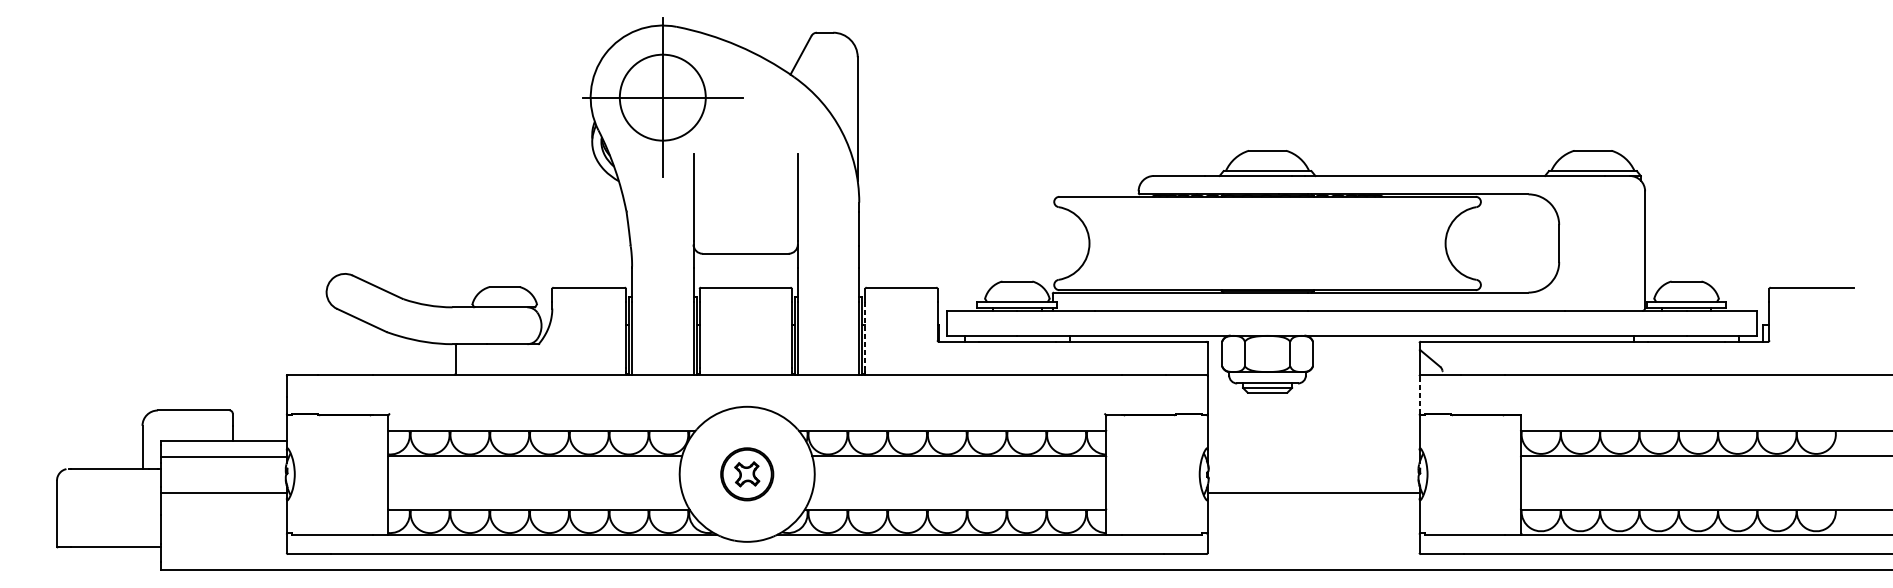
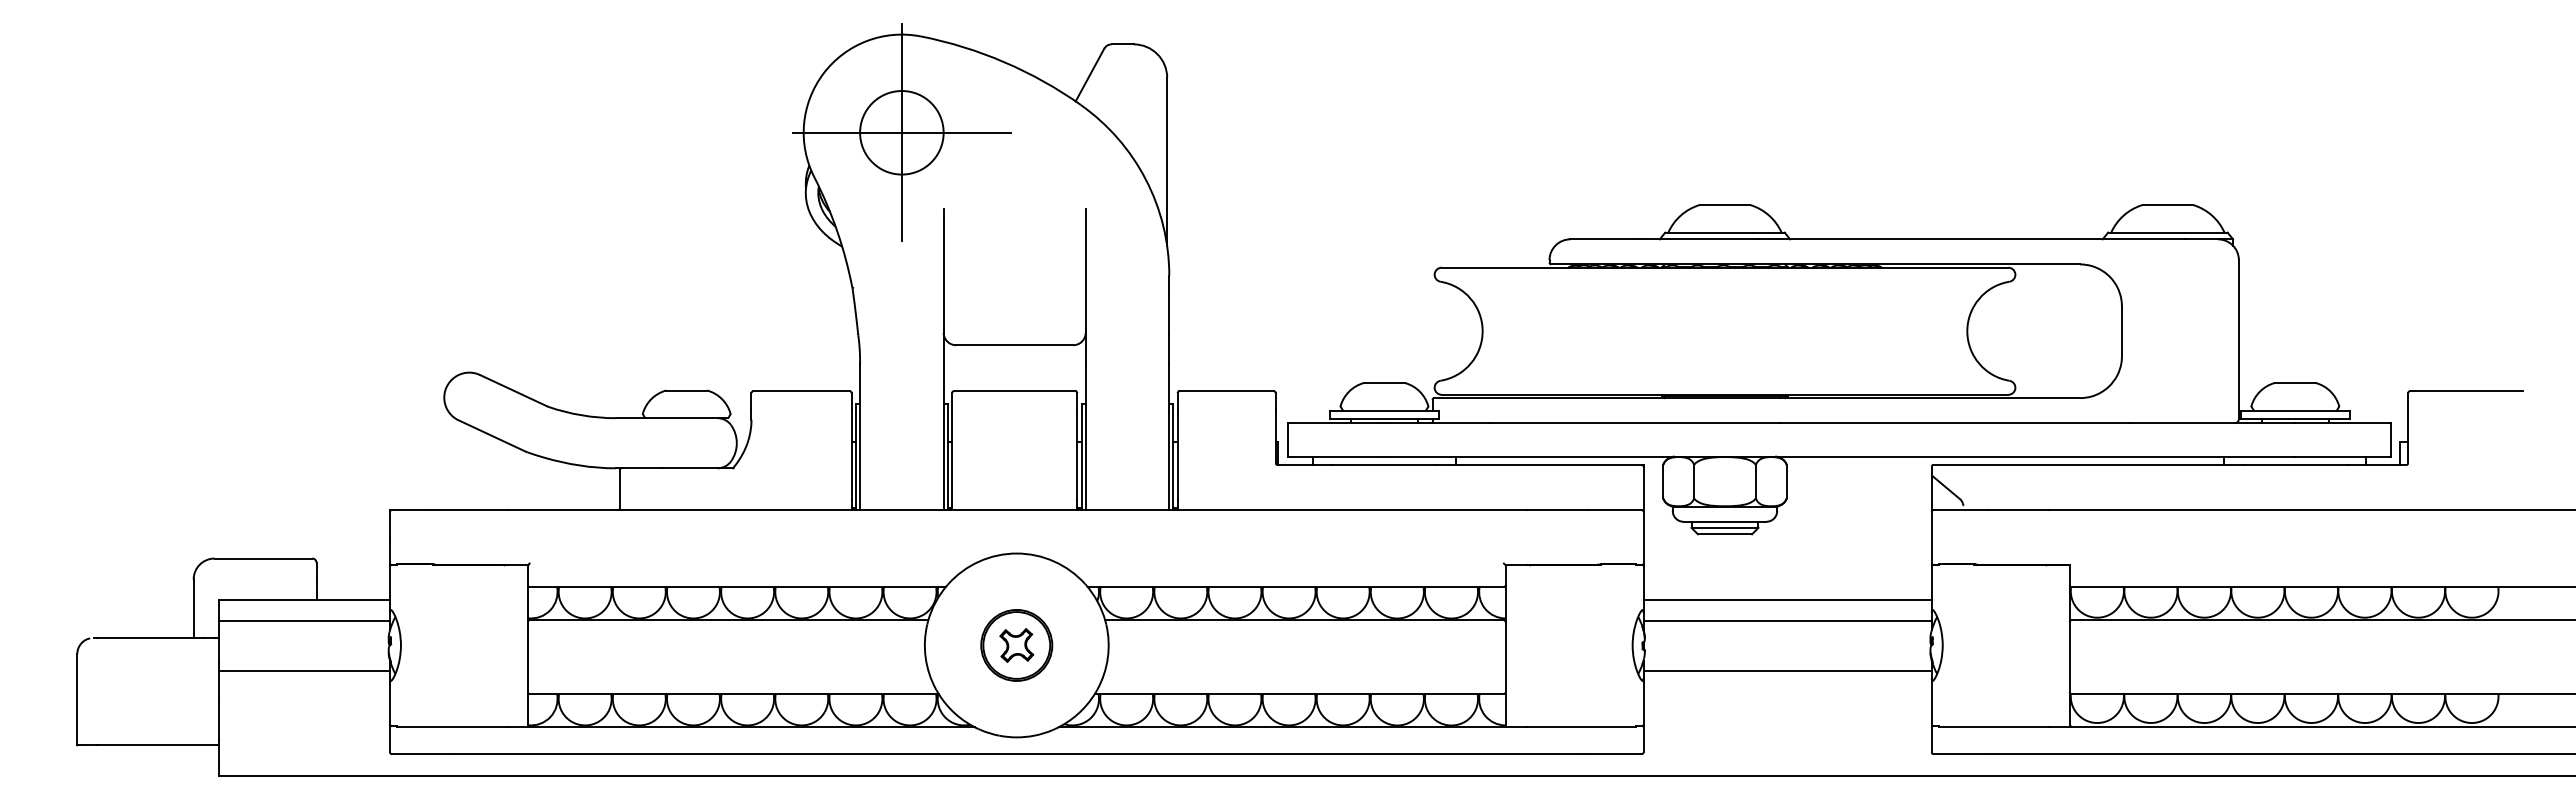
circle: (662, 97) -> (901, 132), size x0.71
line: (865, 334) -> (1177, 455), dashed -> solid
line: (1419, 395) -> (1931, 537), dashed -> solid
line: (1313, 441) -> (1787, 600), added
line: (1313, 456) -> (1787, 621), added

